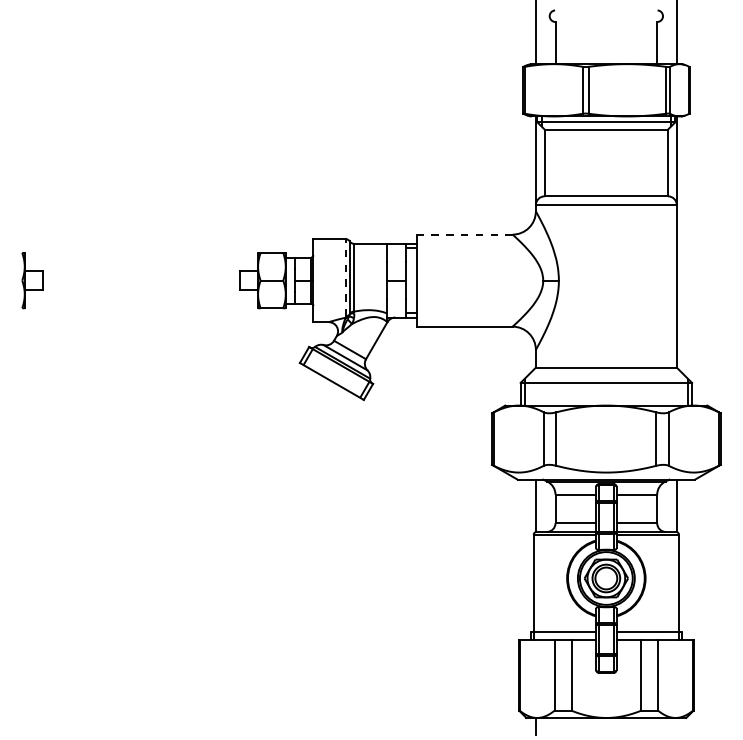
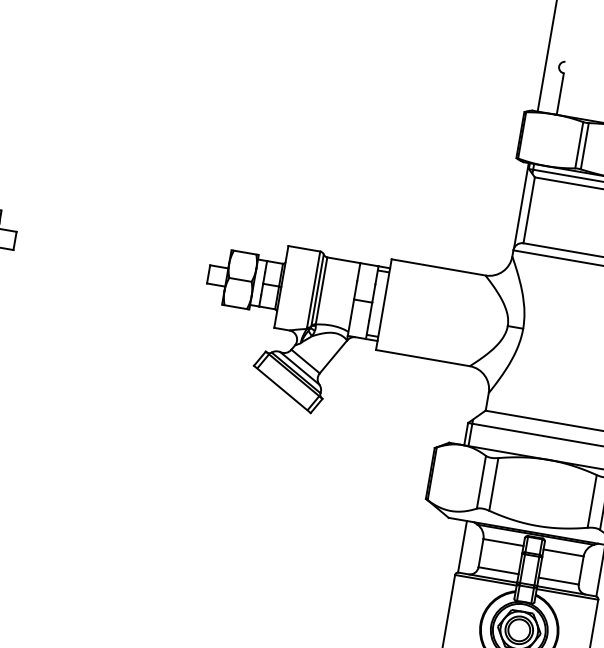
line: (465, 234) -> (439, 267), dashed -> solid
line: (345, 277) -> (313, 289), dashed -> solid

